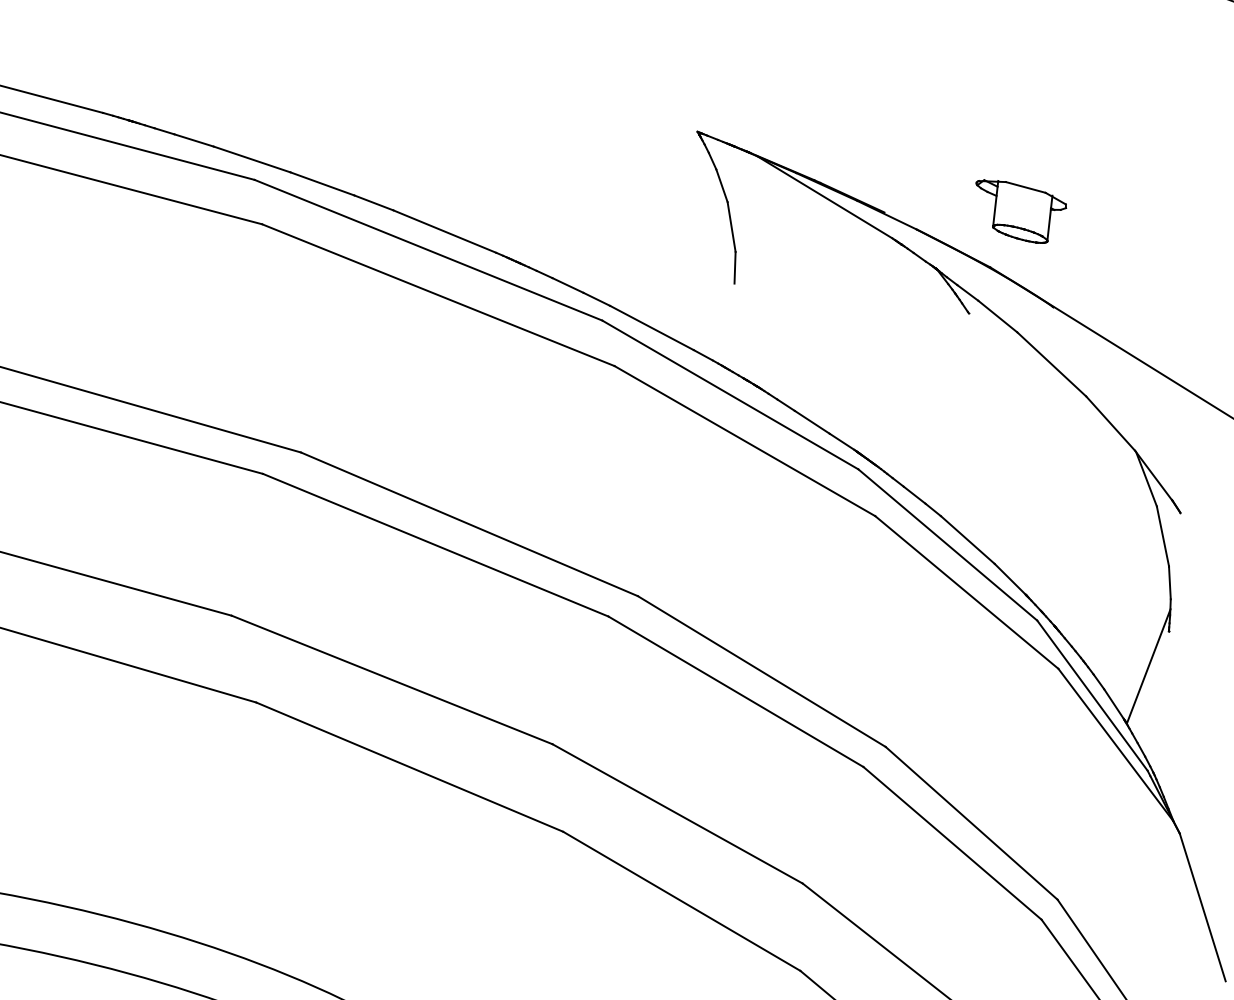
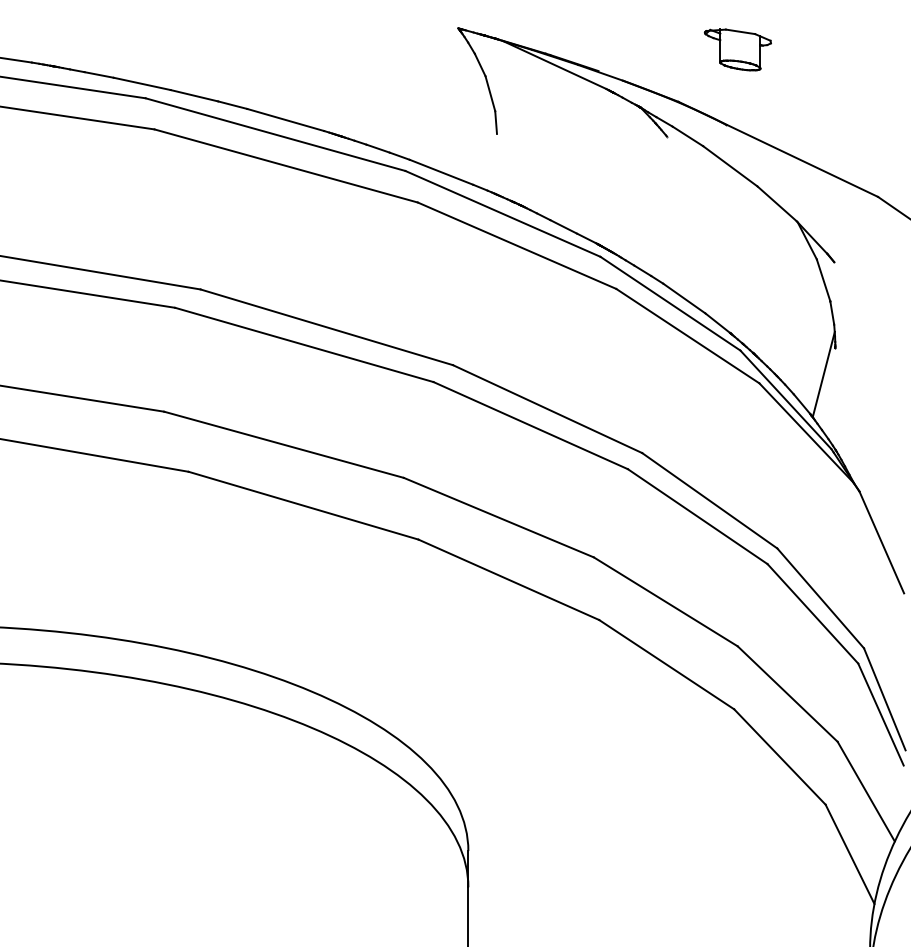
part: (1018, 211) -> (737, 49), moved

